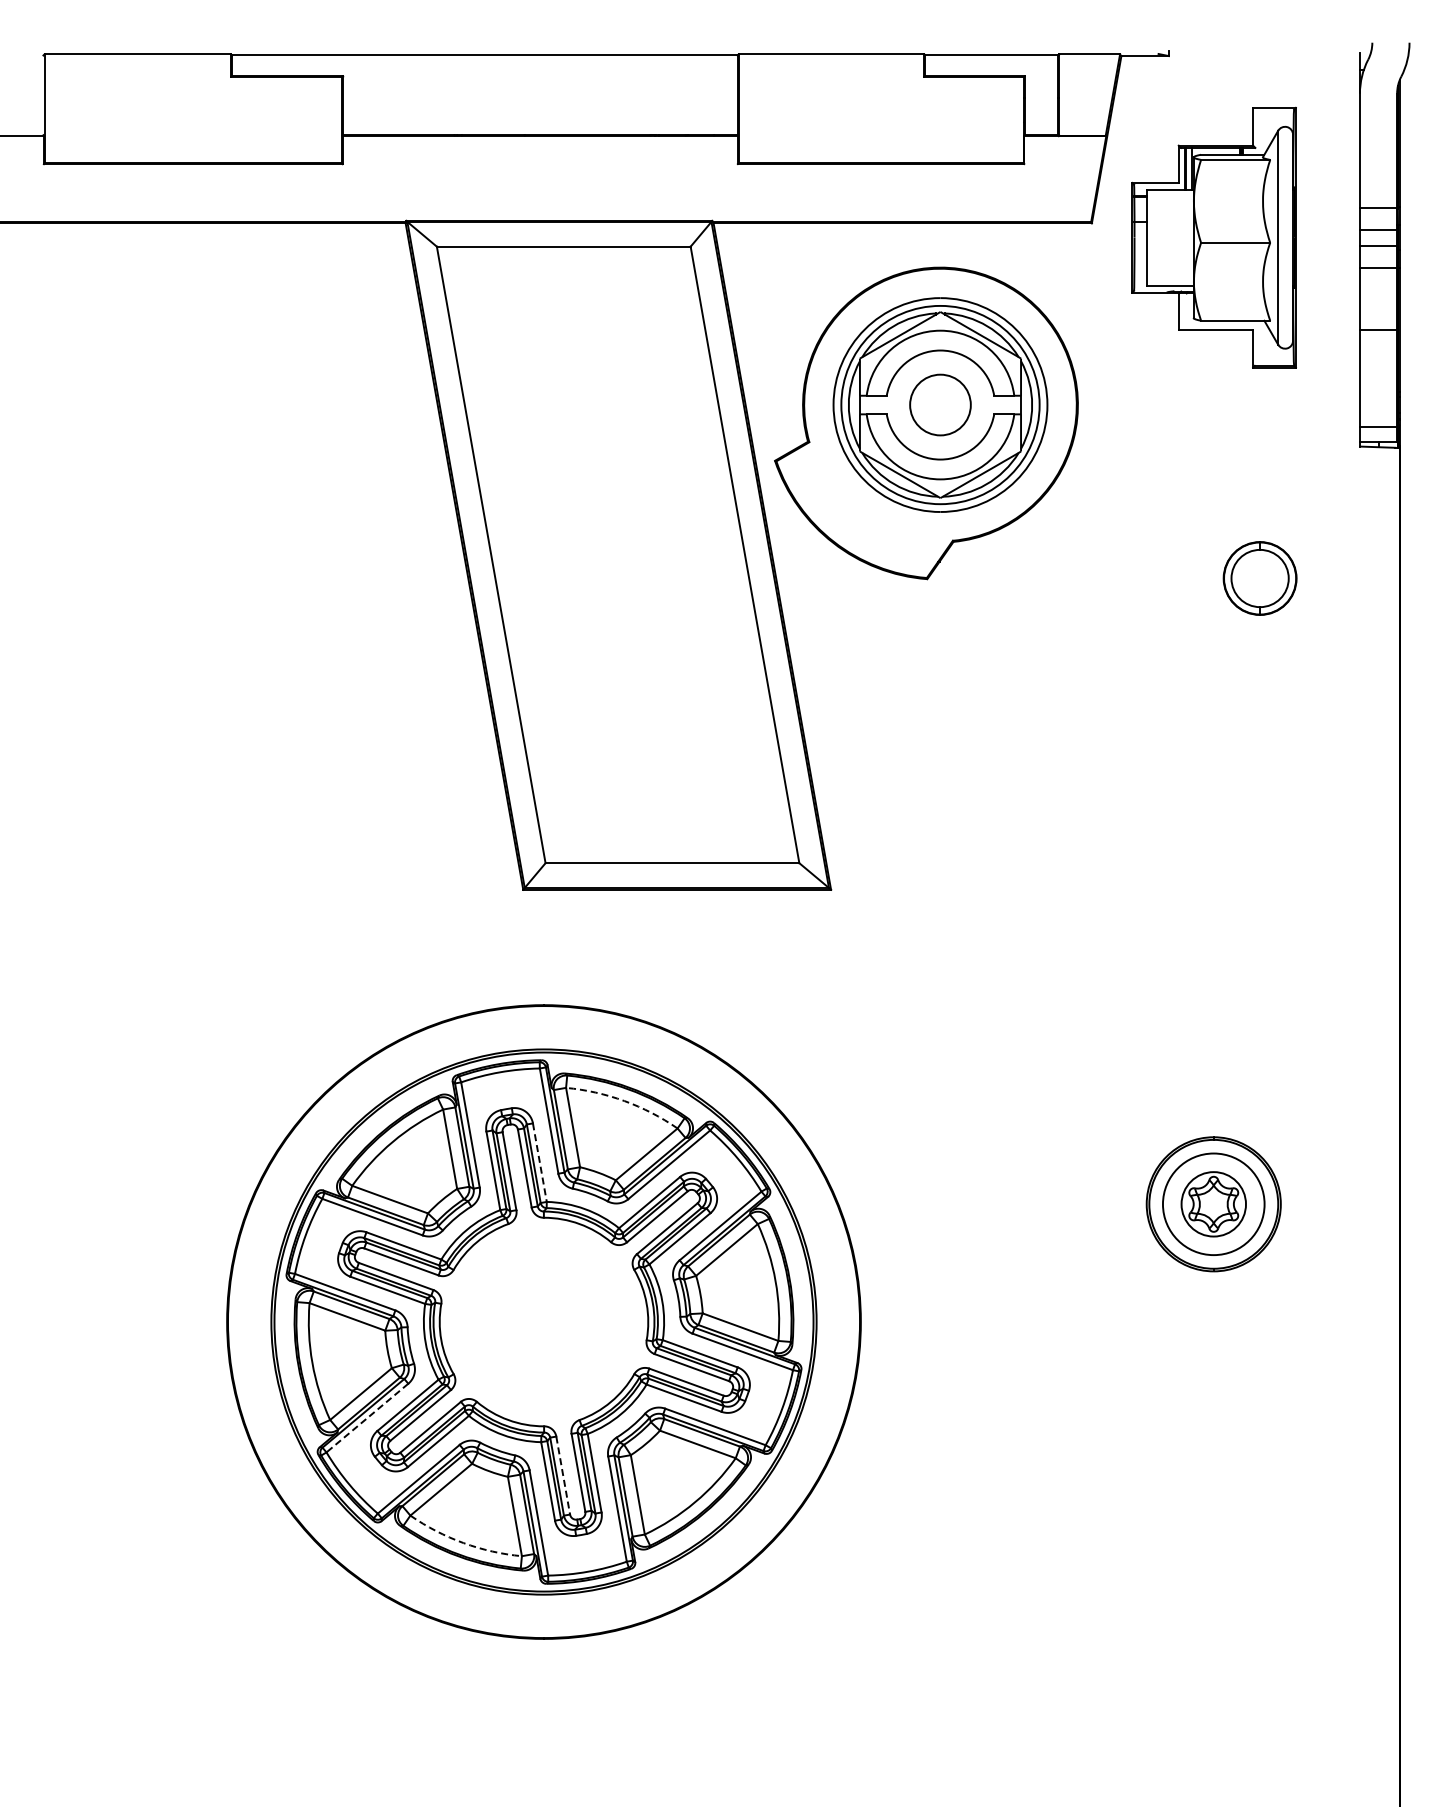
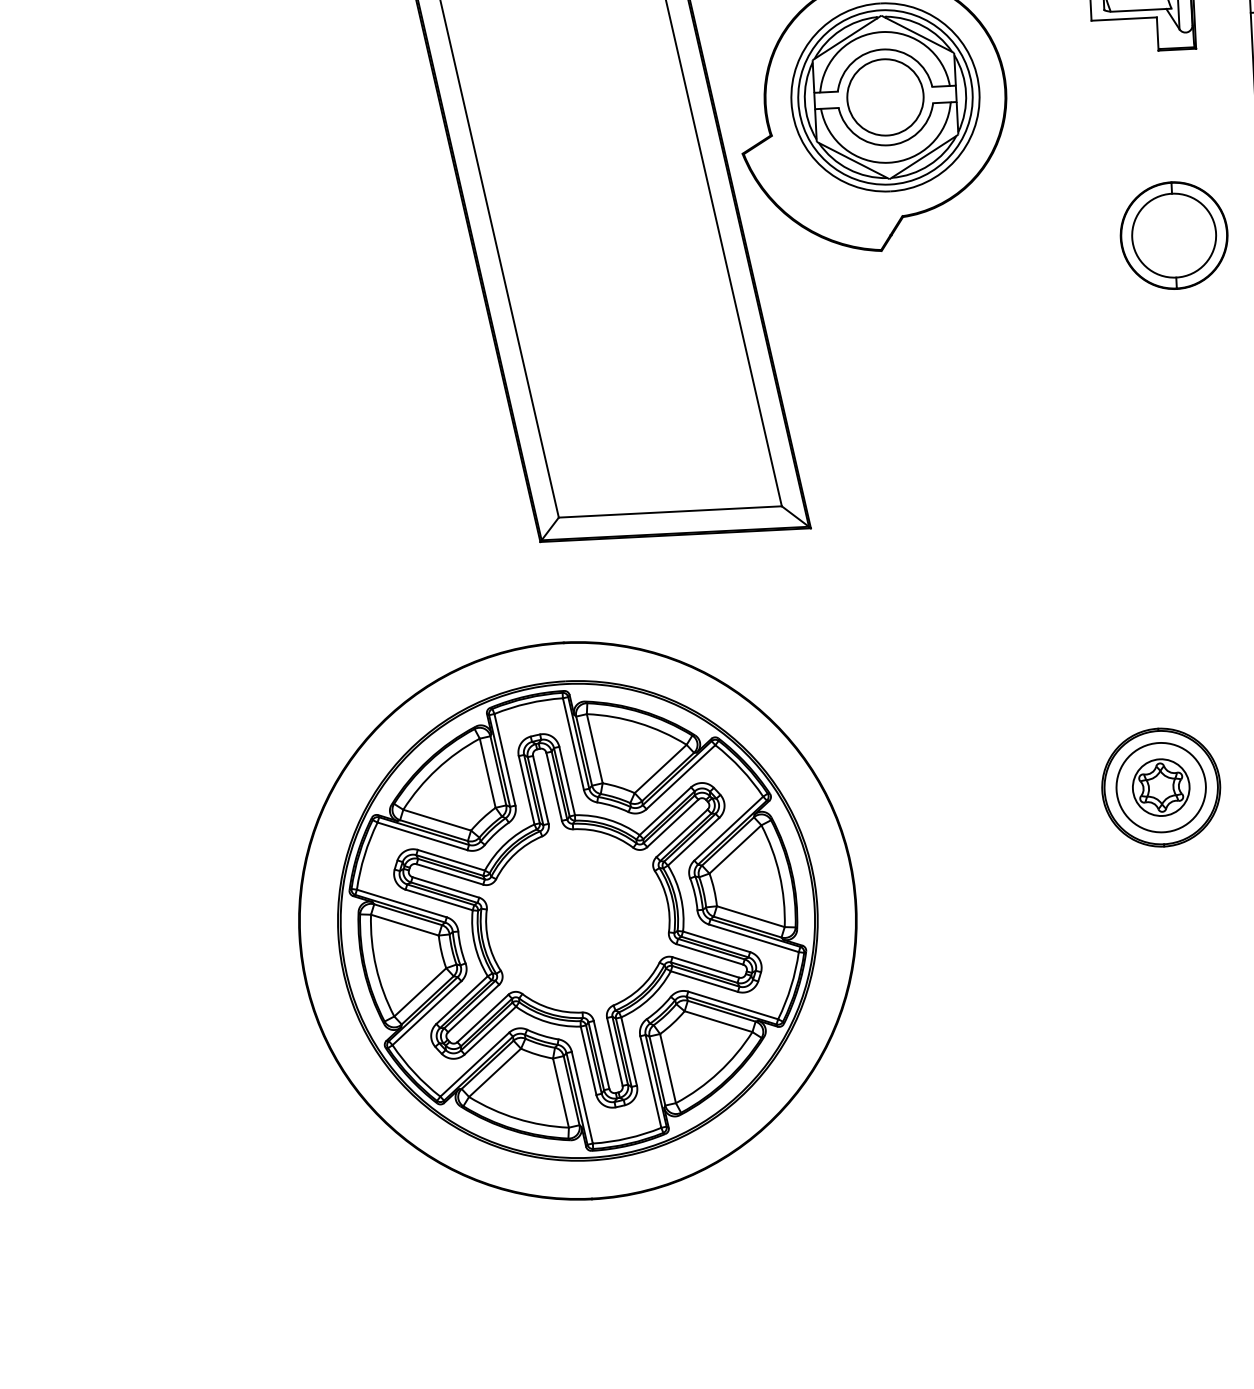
circle: (940, 404) -> (885, 96), size x1.43
part: (1259, 578) -> (1173, 235), size x1.67
arc: (624, 1101) -> (638, 723), dashed -> solid
line: (539, 1162) -> (566, 780), dashed -> solid
line: (367, 1418) -> (427, 1013), dashed -> solid
line: (563, 1475) -> (601, 1054), dashed -> solid
arc: (463, 1543) -> (516, 1119), dashed -> solid

